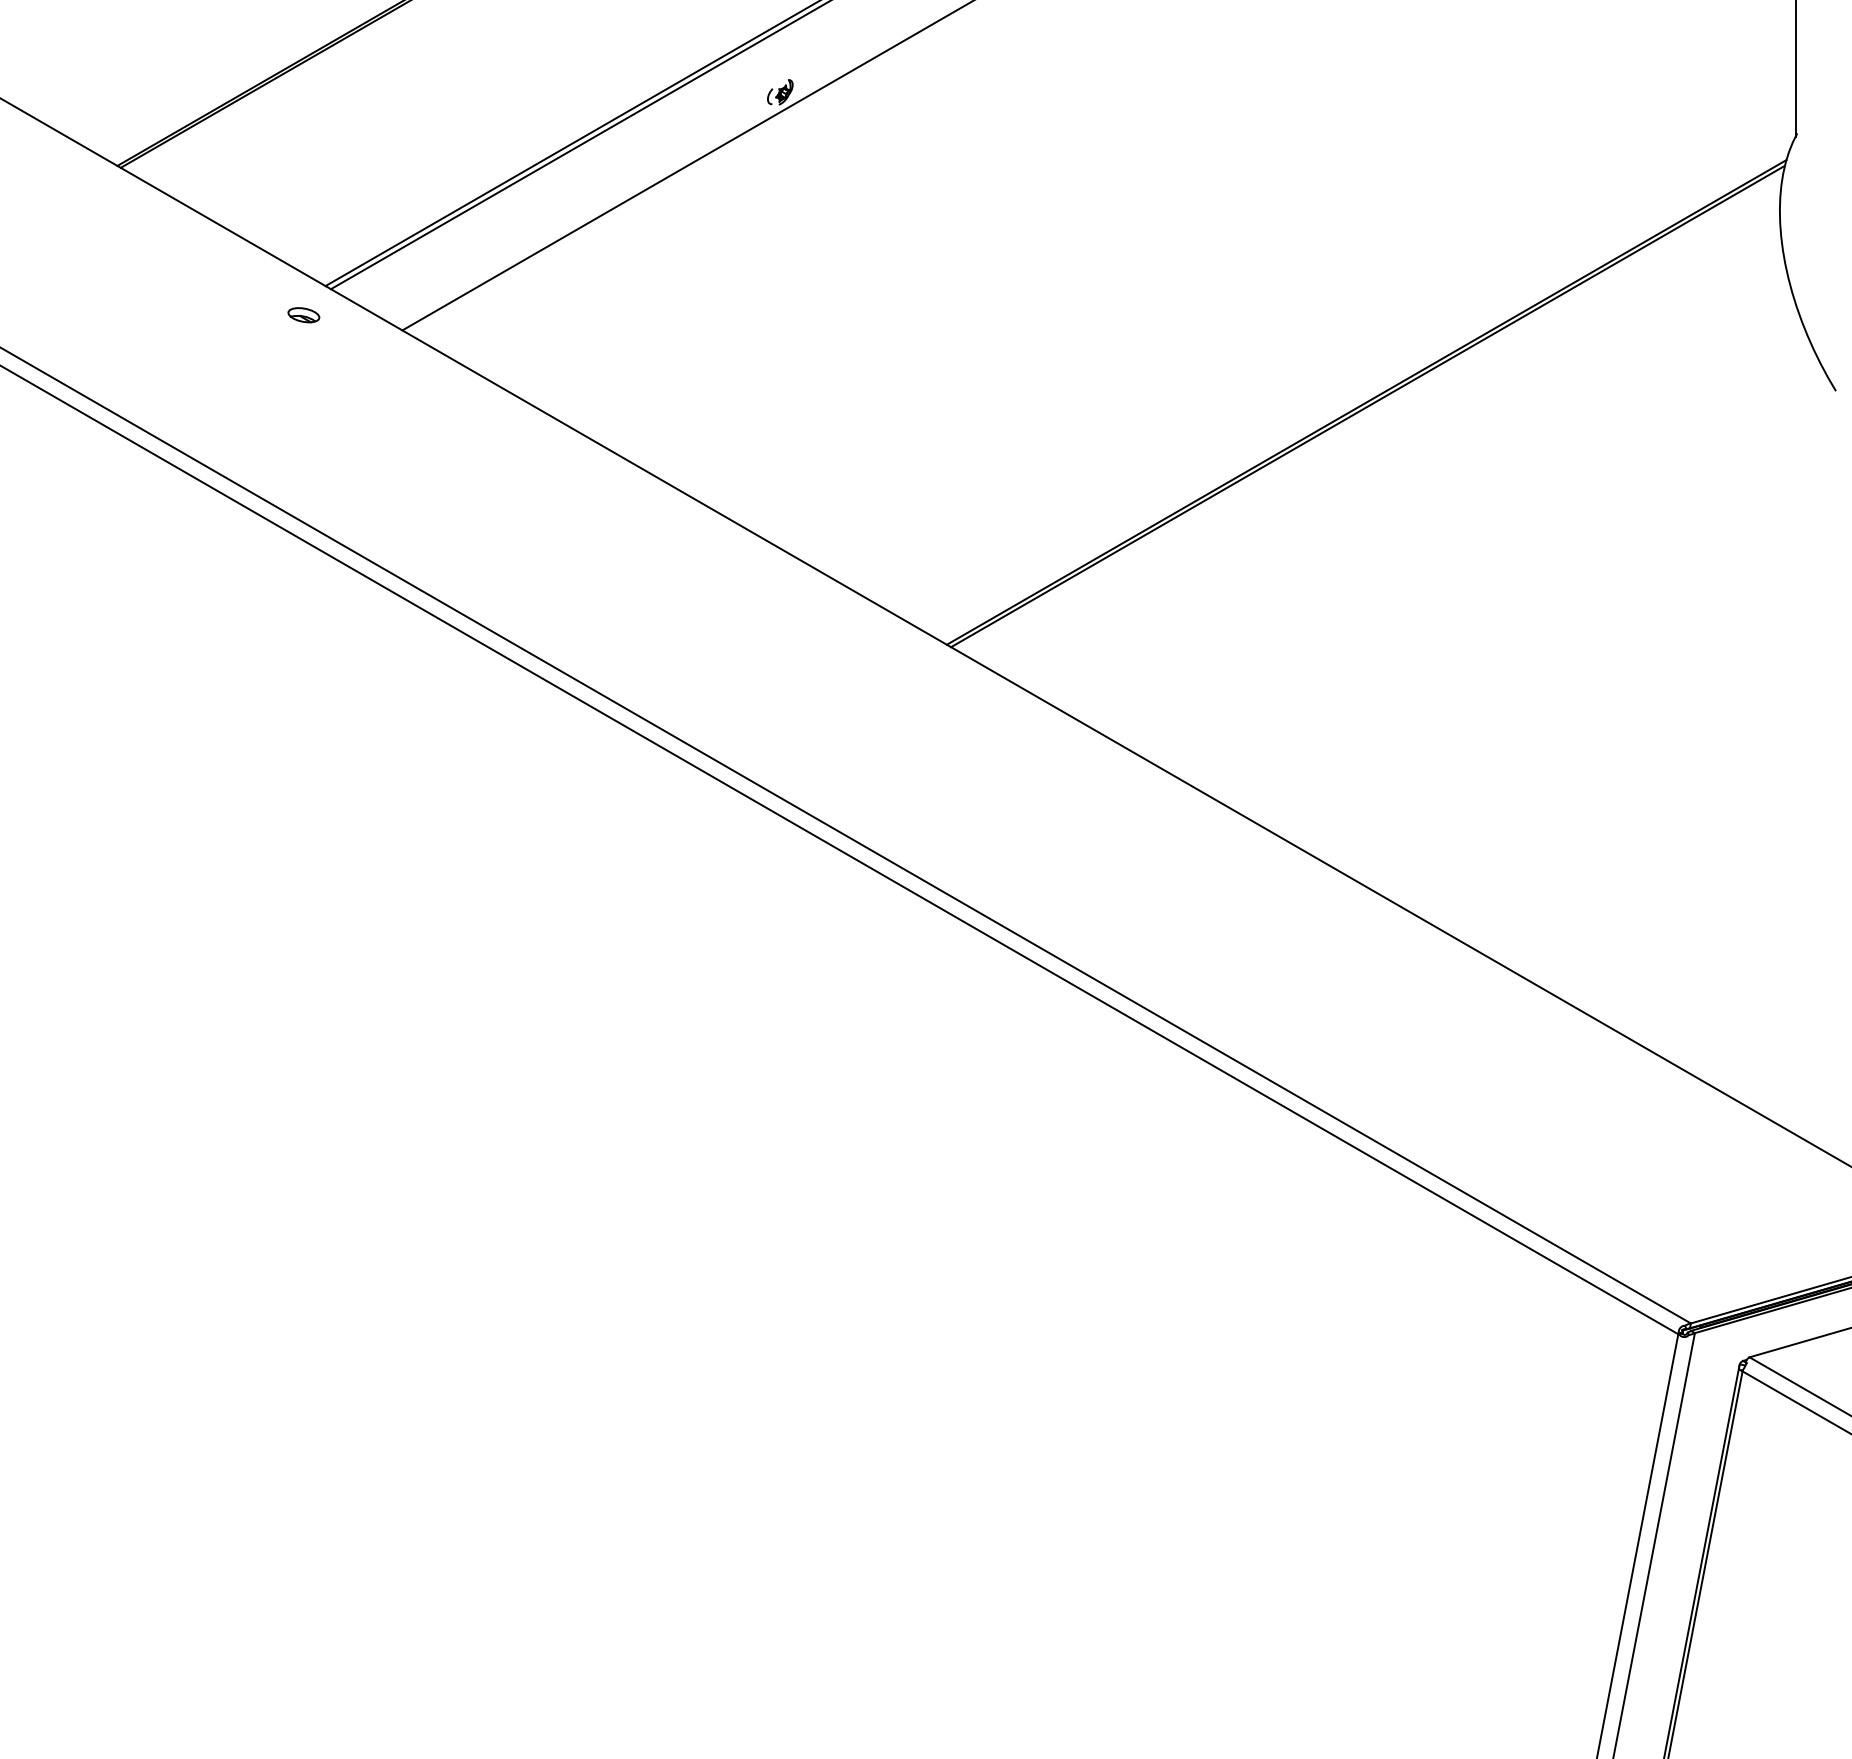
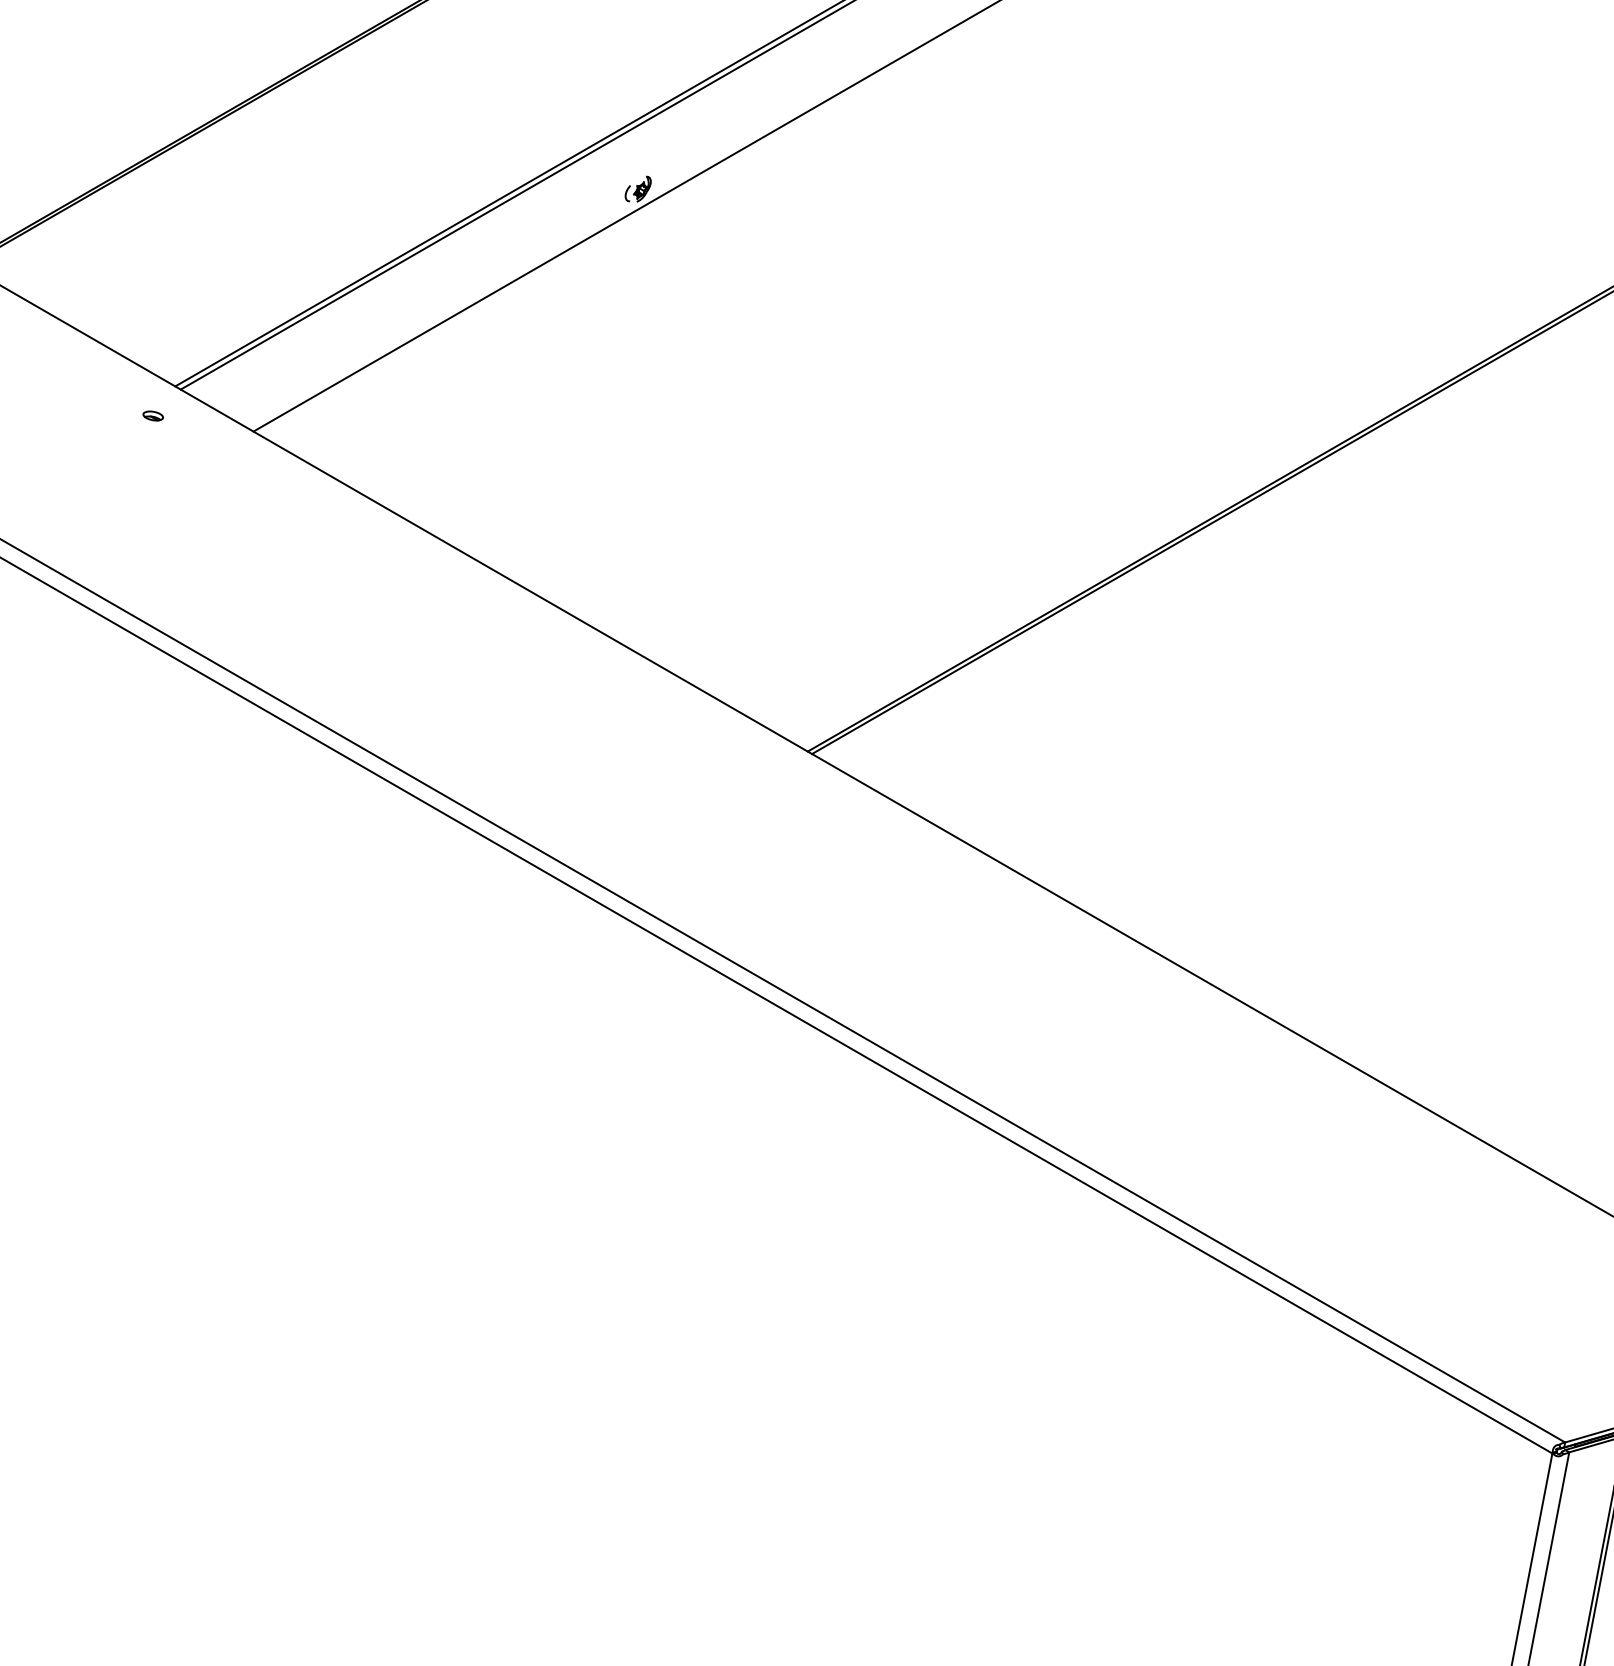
part: (303, 314) -> (152, 415), size x0.62

